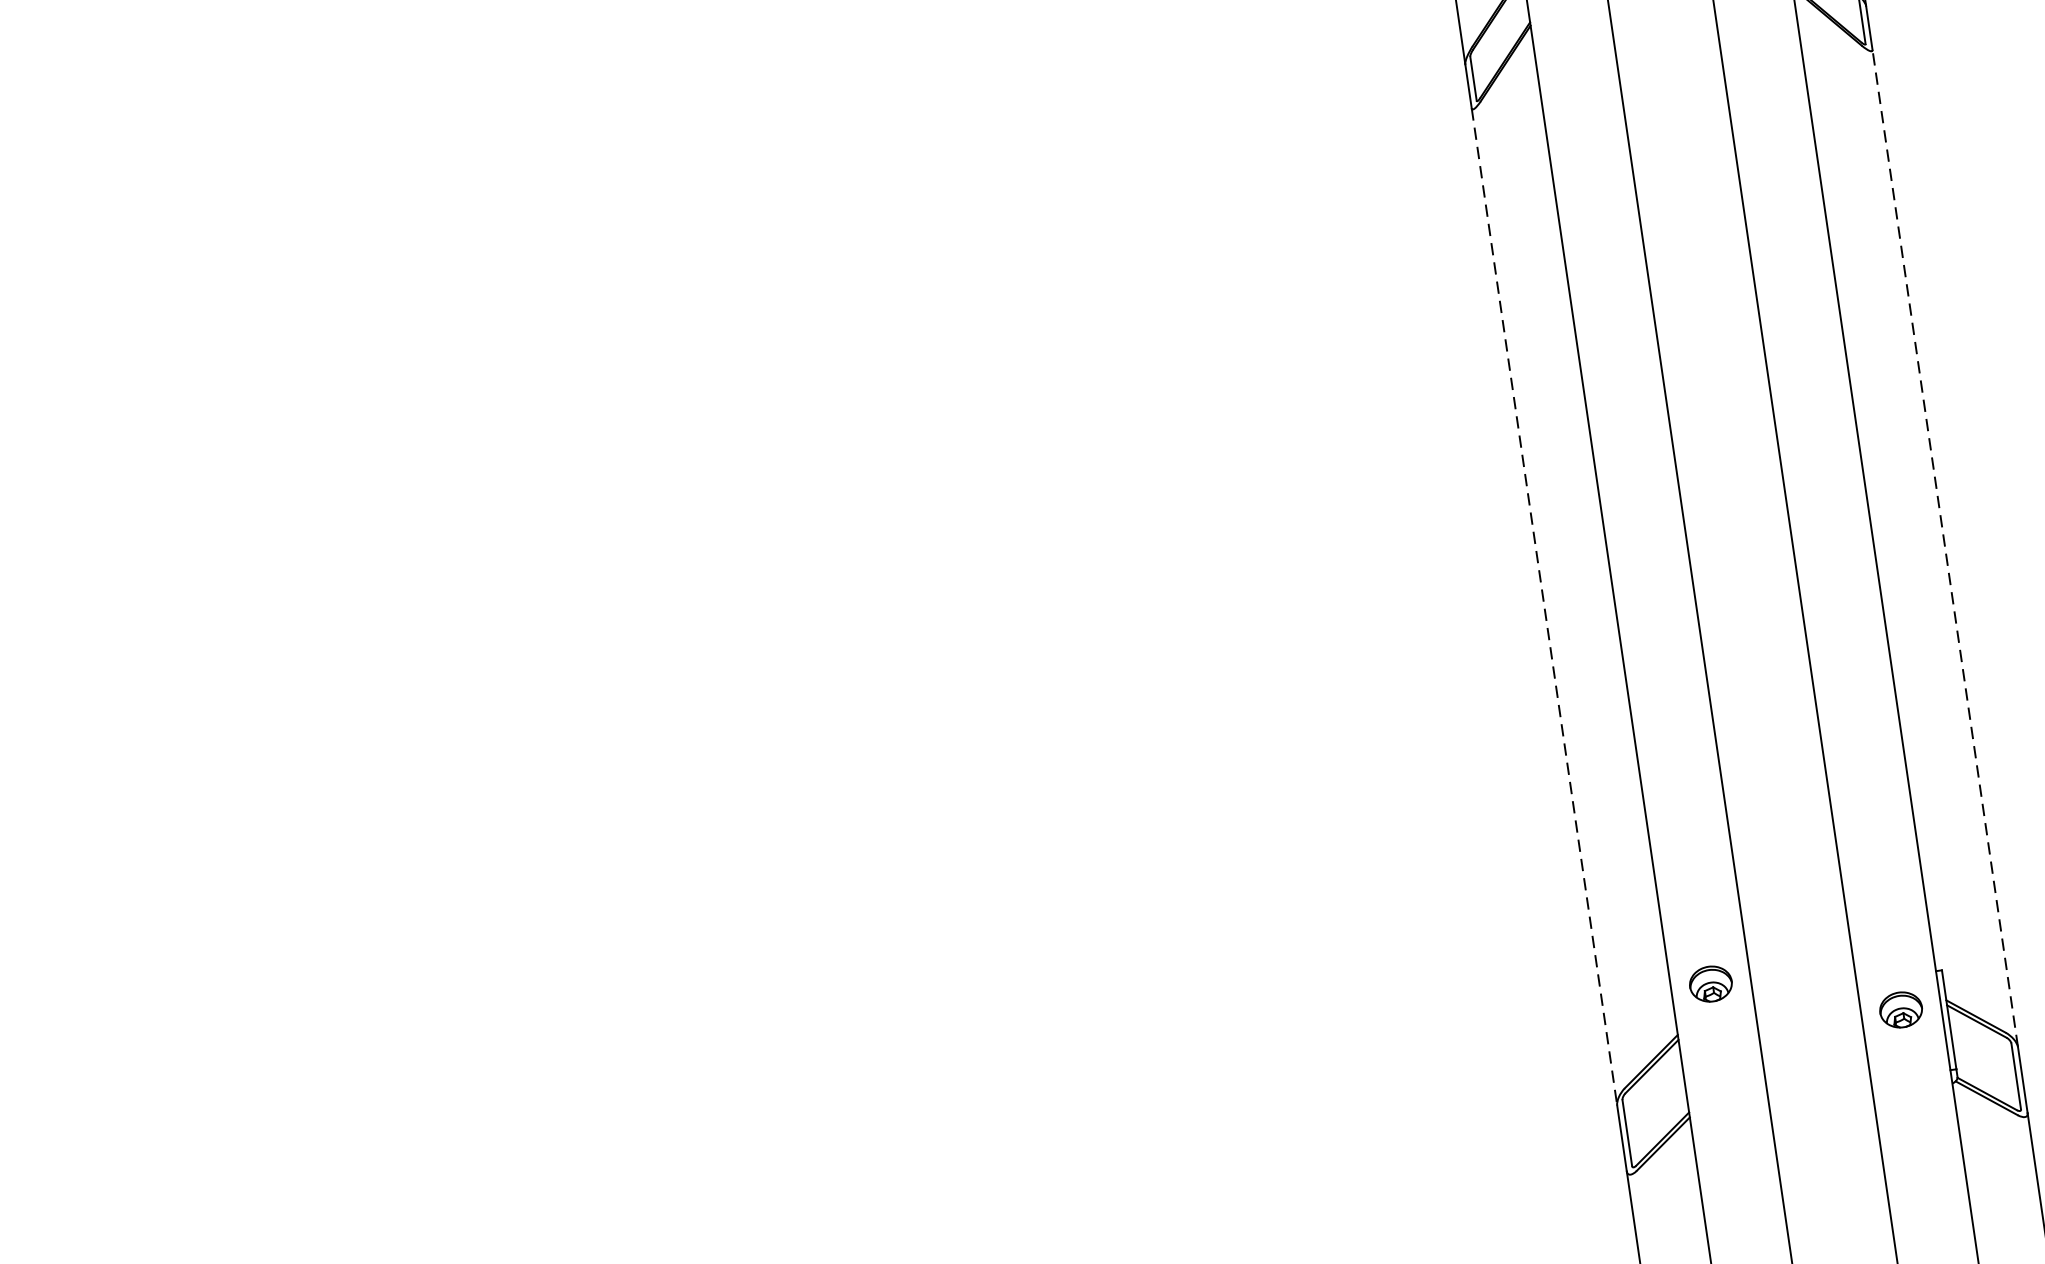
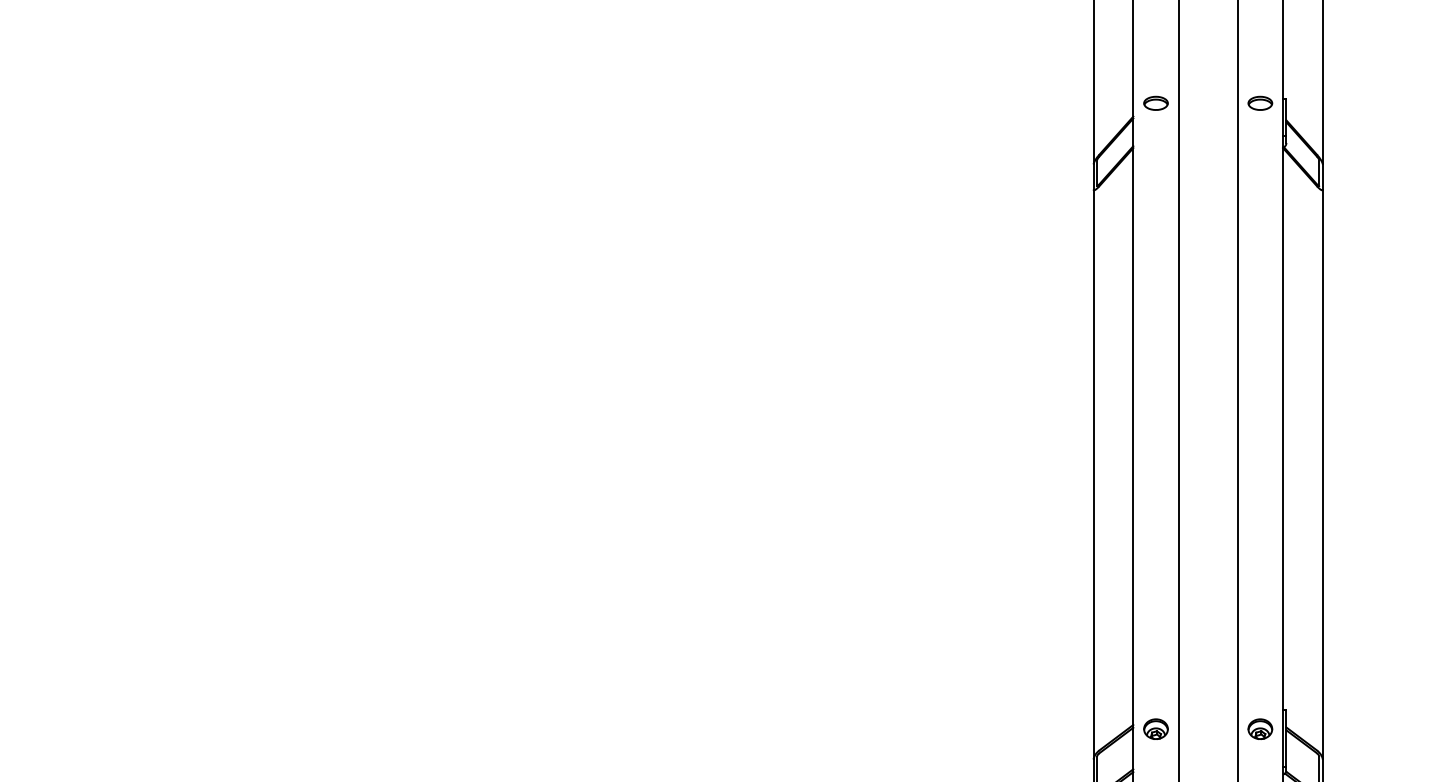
line: (1944, 548) -> (1322, 474), dashed -> solid
line: (1544, 606) -> (1093, 474), dashed -> solid
part: (1709, 982) -> (1155, 728), moved

